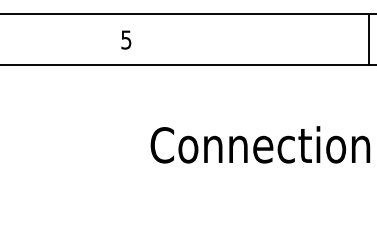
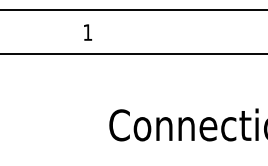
text: (126, 39) -> (87, 32), 5 -> 1

